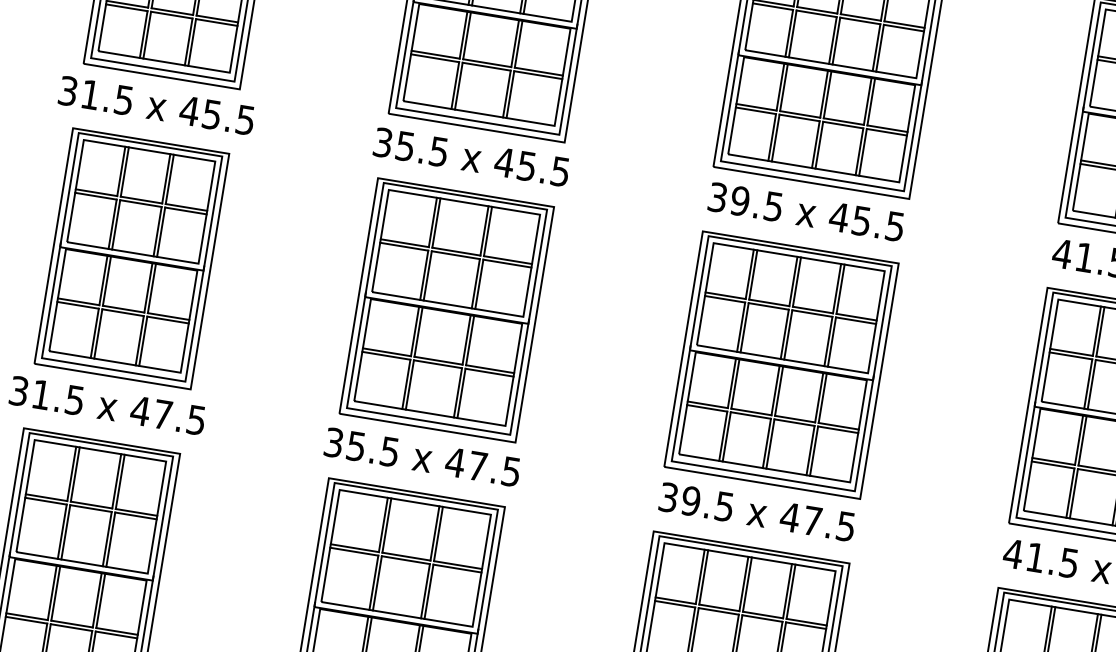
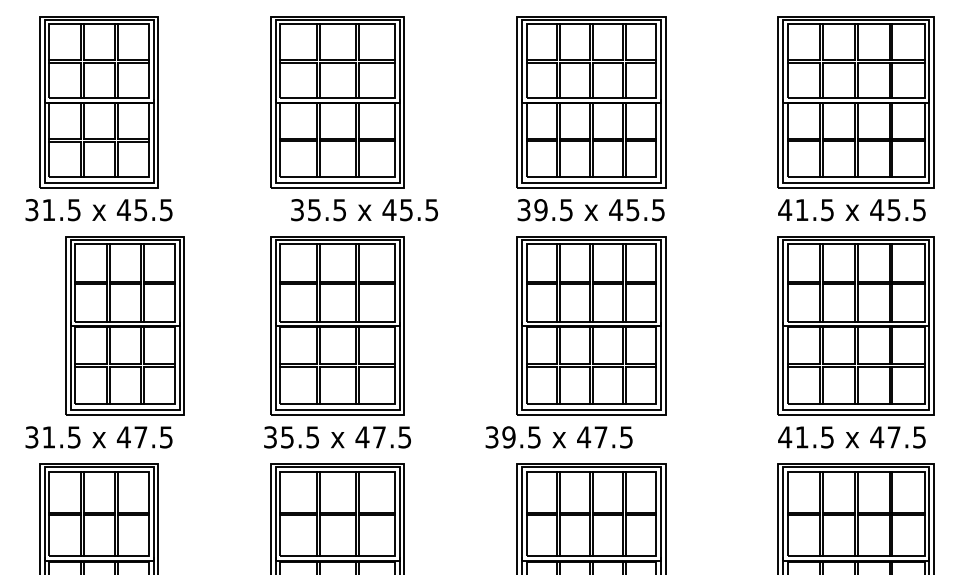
text: (471, 157) -> (364, 210), moved
part: (131, 257) -> (124, 325), moved
text: (756, 512) -> (558, 437), moved

